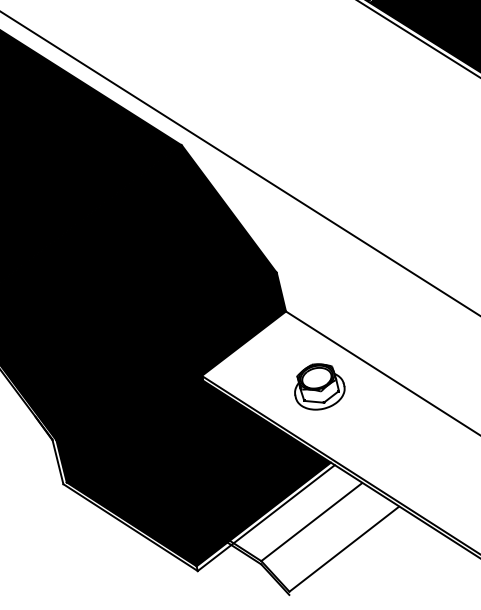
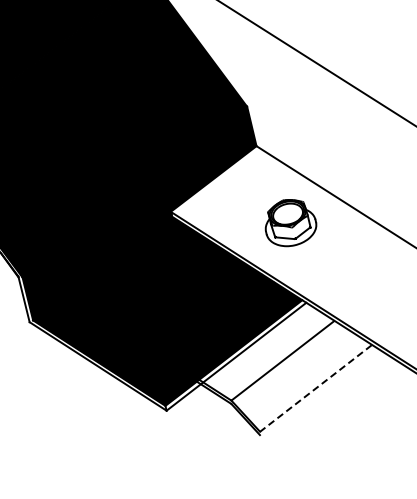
line: (343, 549) -> (315, 388), solid -> dashed

